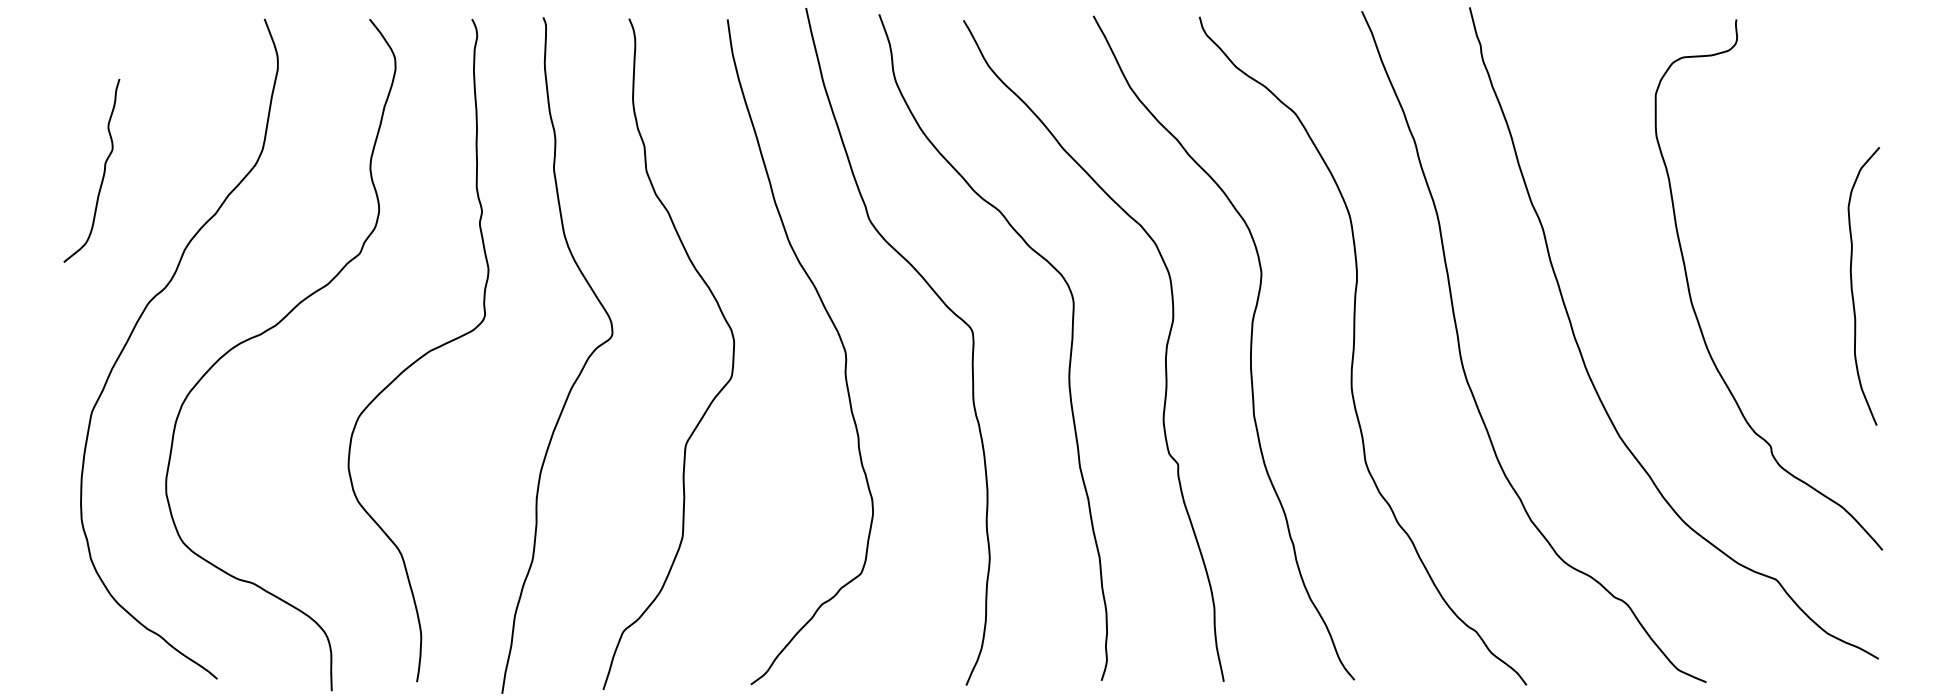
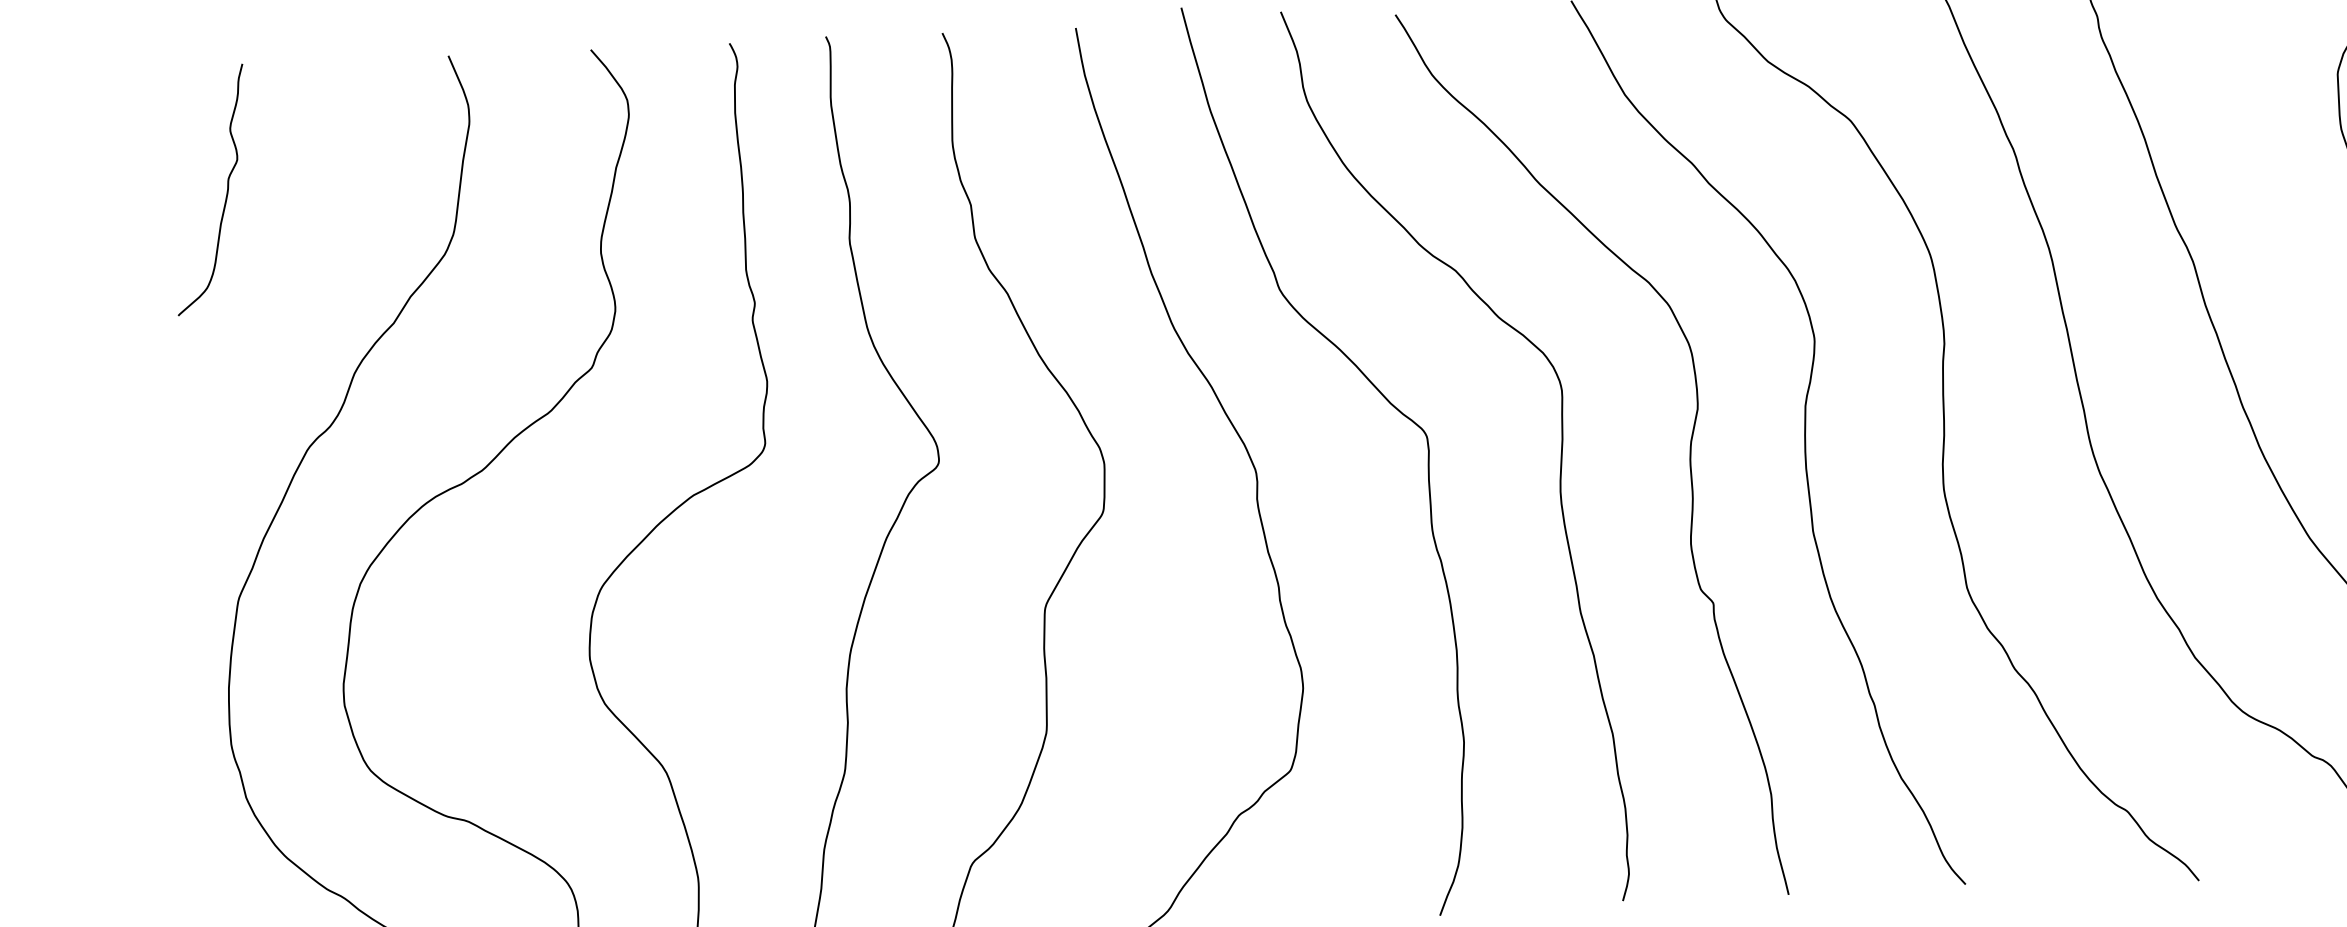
curve: (103, 170) -> (226, 188), moved

